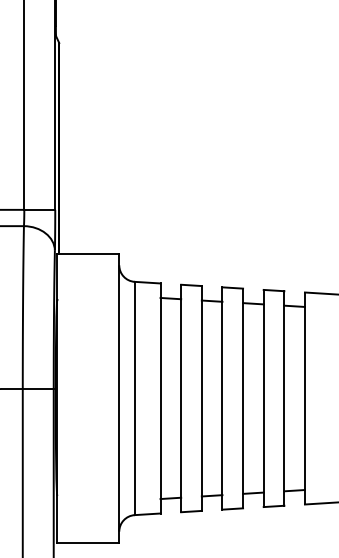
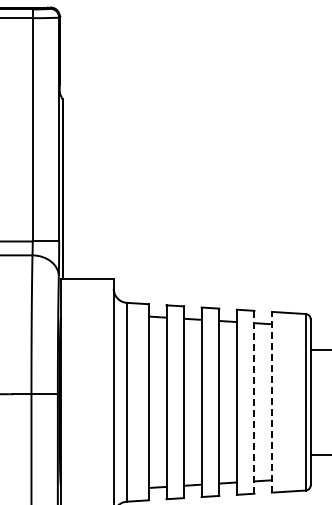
line: (284, 397) -> (254, 401), solid -> dashed
line: (305, 397) -> (272, 401), solid -> dashed

